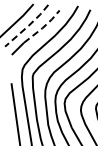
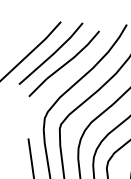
line: (28, 26) -> (53, 54), dashed -> solid
line: (43, 27) -> (75, 56), dashed -> solid

